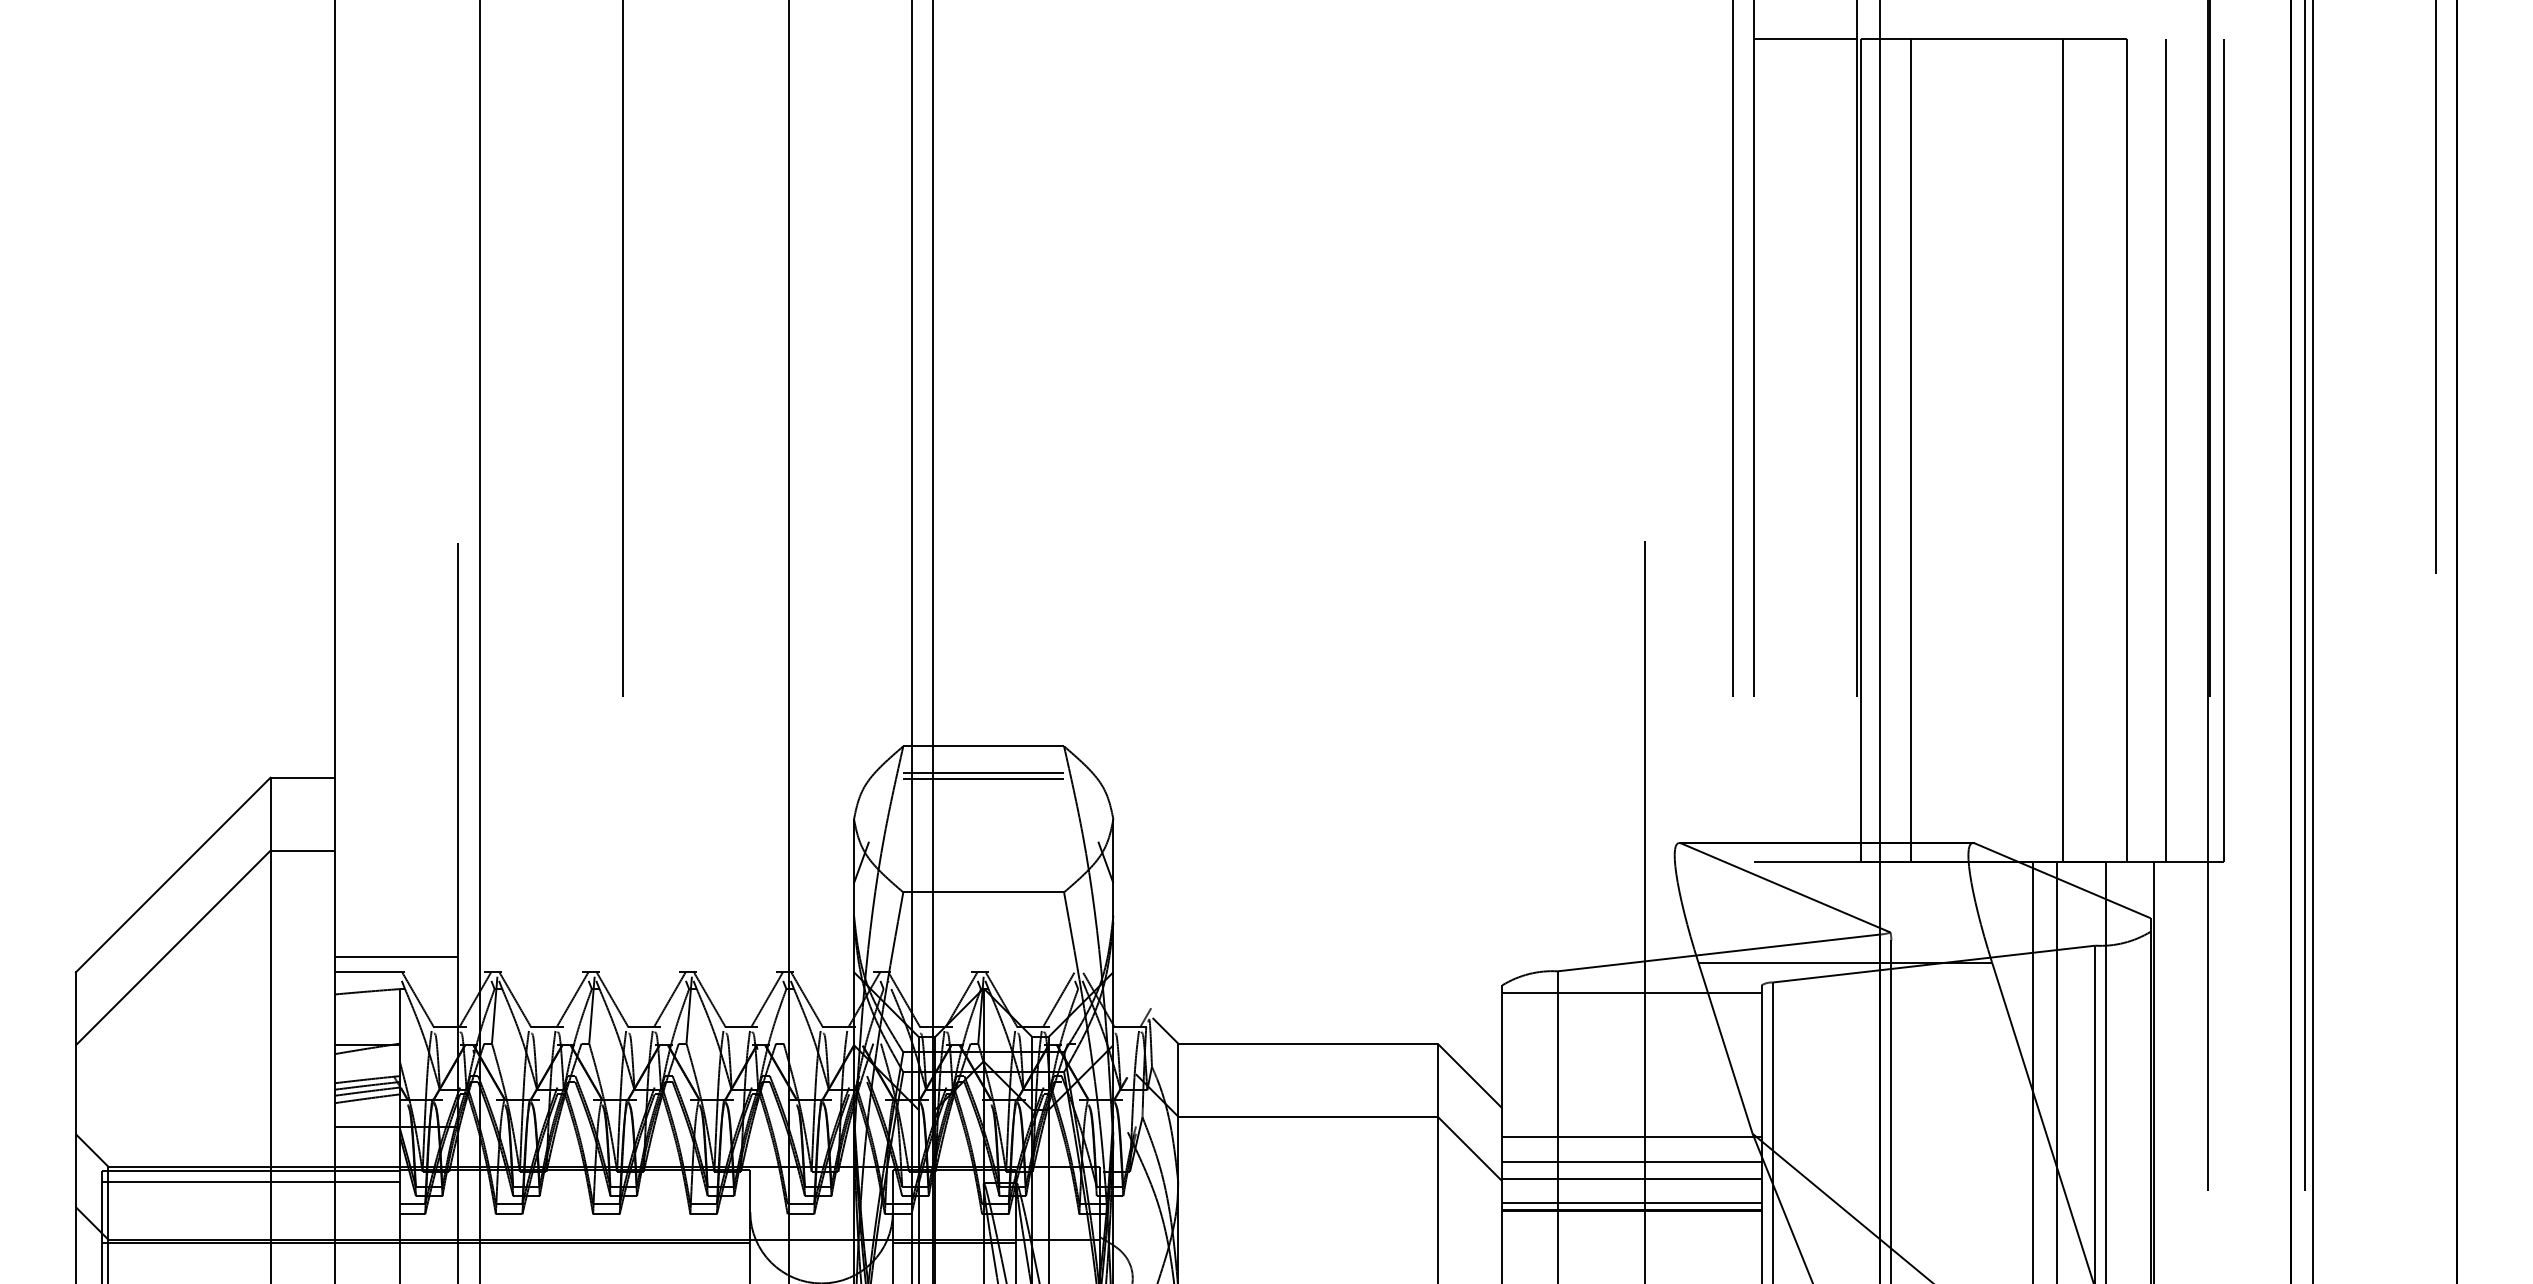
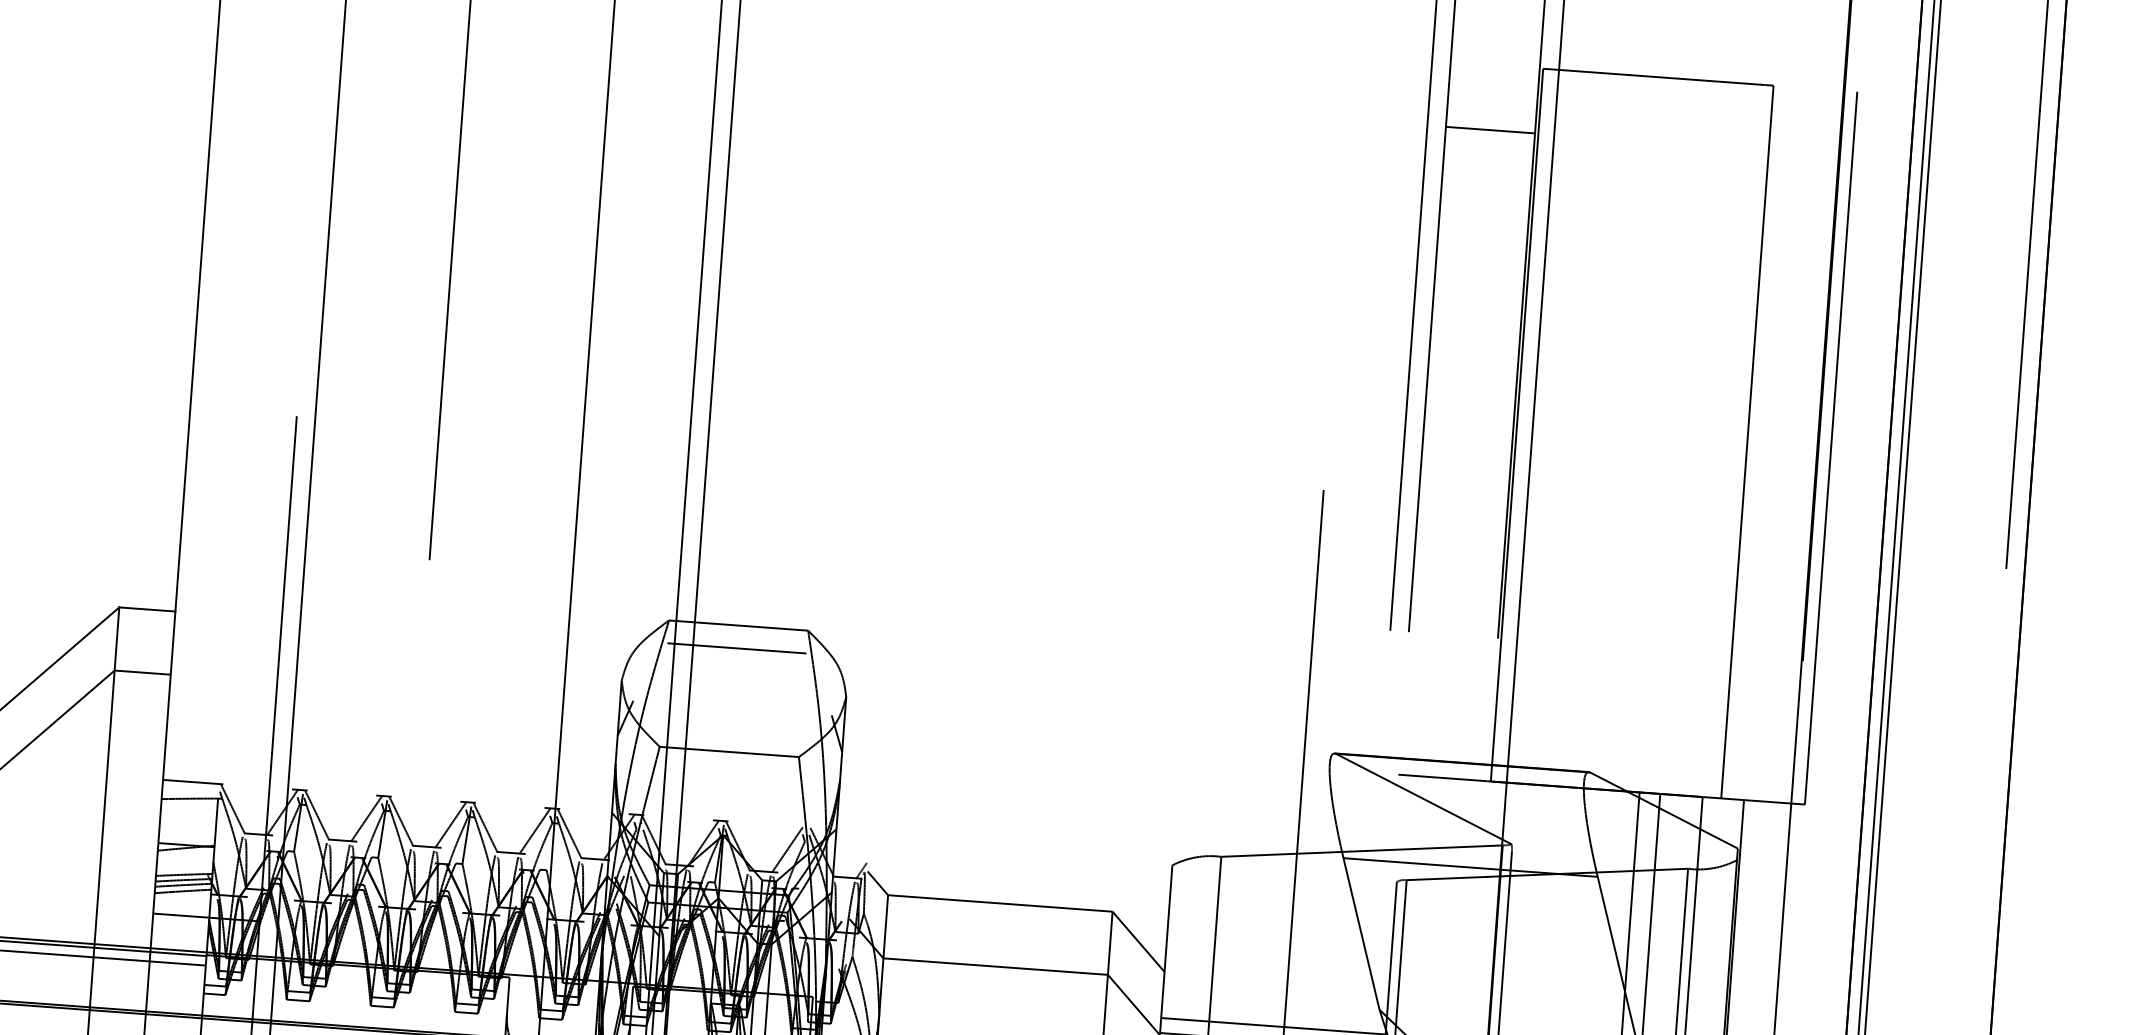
line: (1805, 38) -> (1490, 130), moved
line: (1910, 450) -> (1559, 428), removed
line: (2063, 450) -> (1692, 438), removed
line: (2166, 450) -> (1781, 444), removed
line: (983, 779) -> (736, 654), removed
line: (396, 956) -> (216, 770), removed
line: (1631, 993) -> (1283, 880), removed
line: (1631, 1137) -> (1274, 1005), removed

